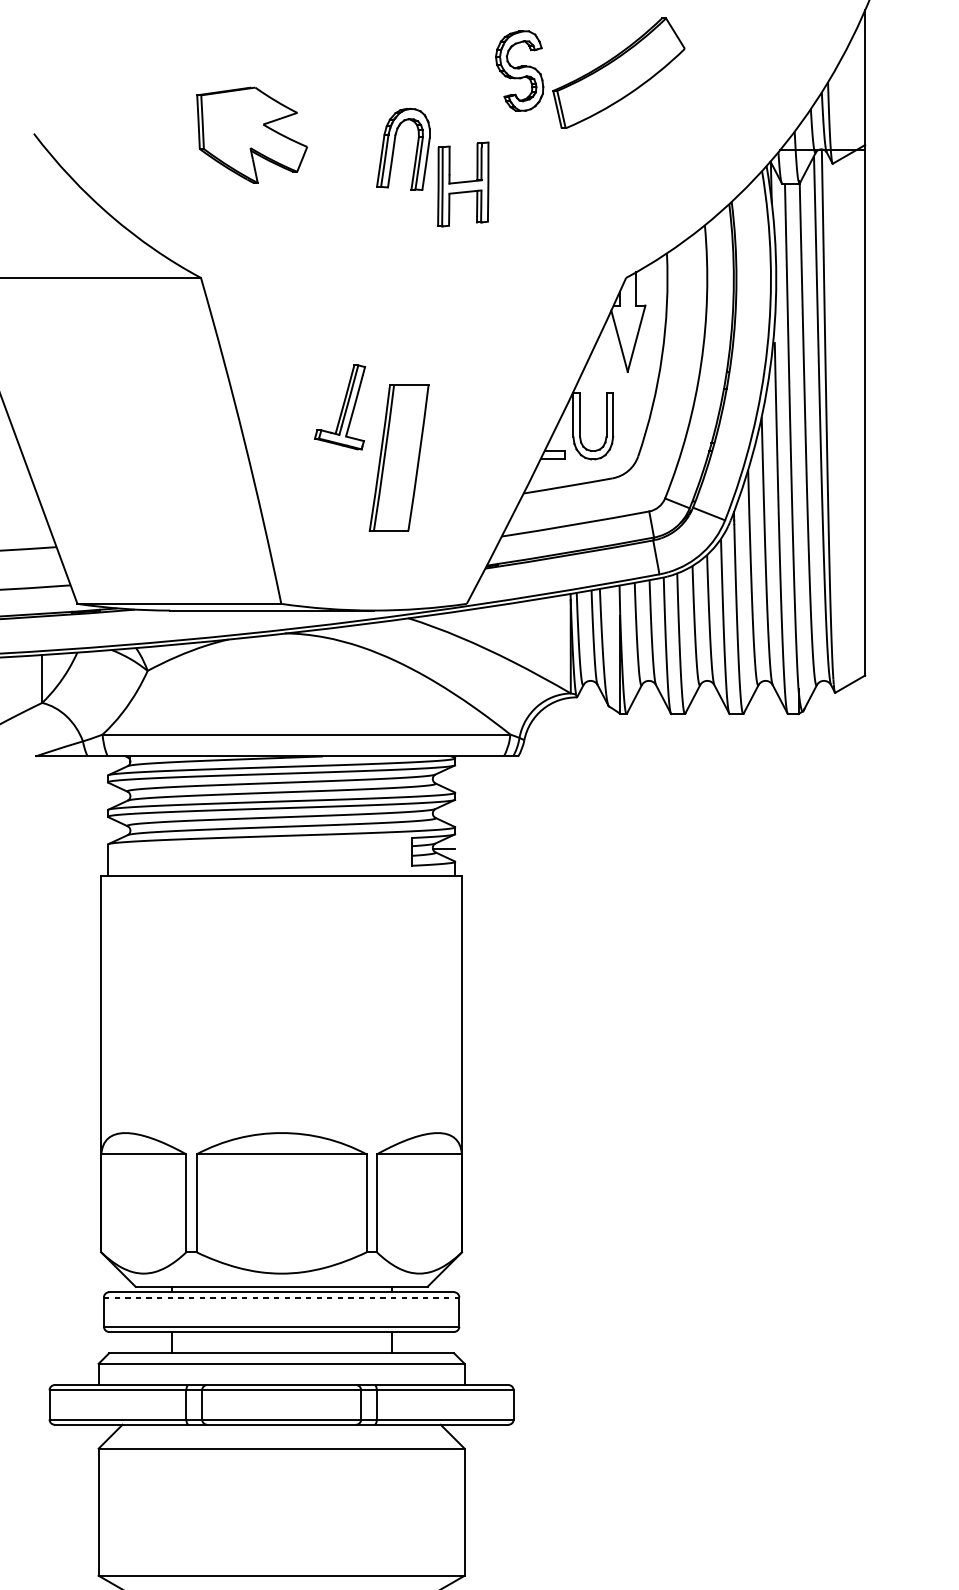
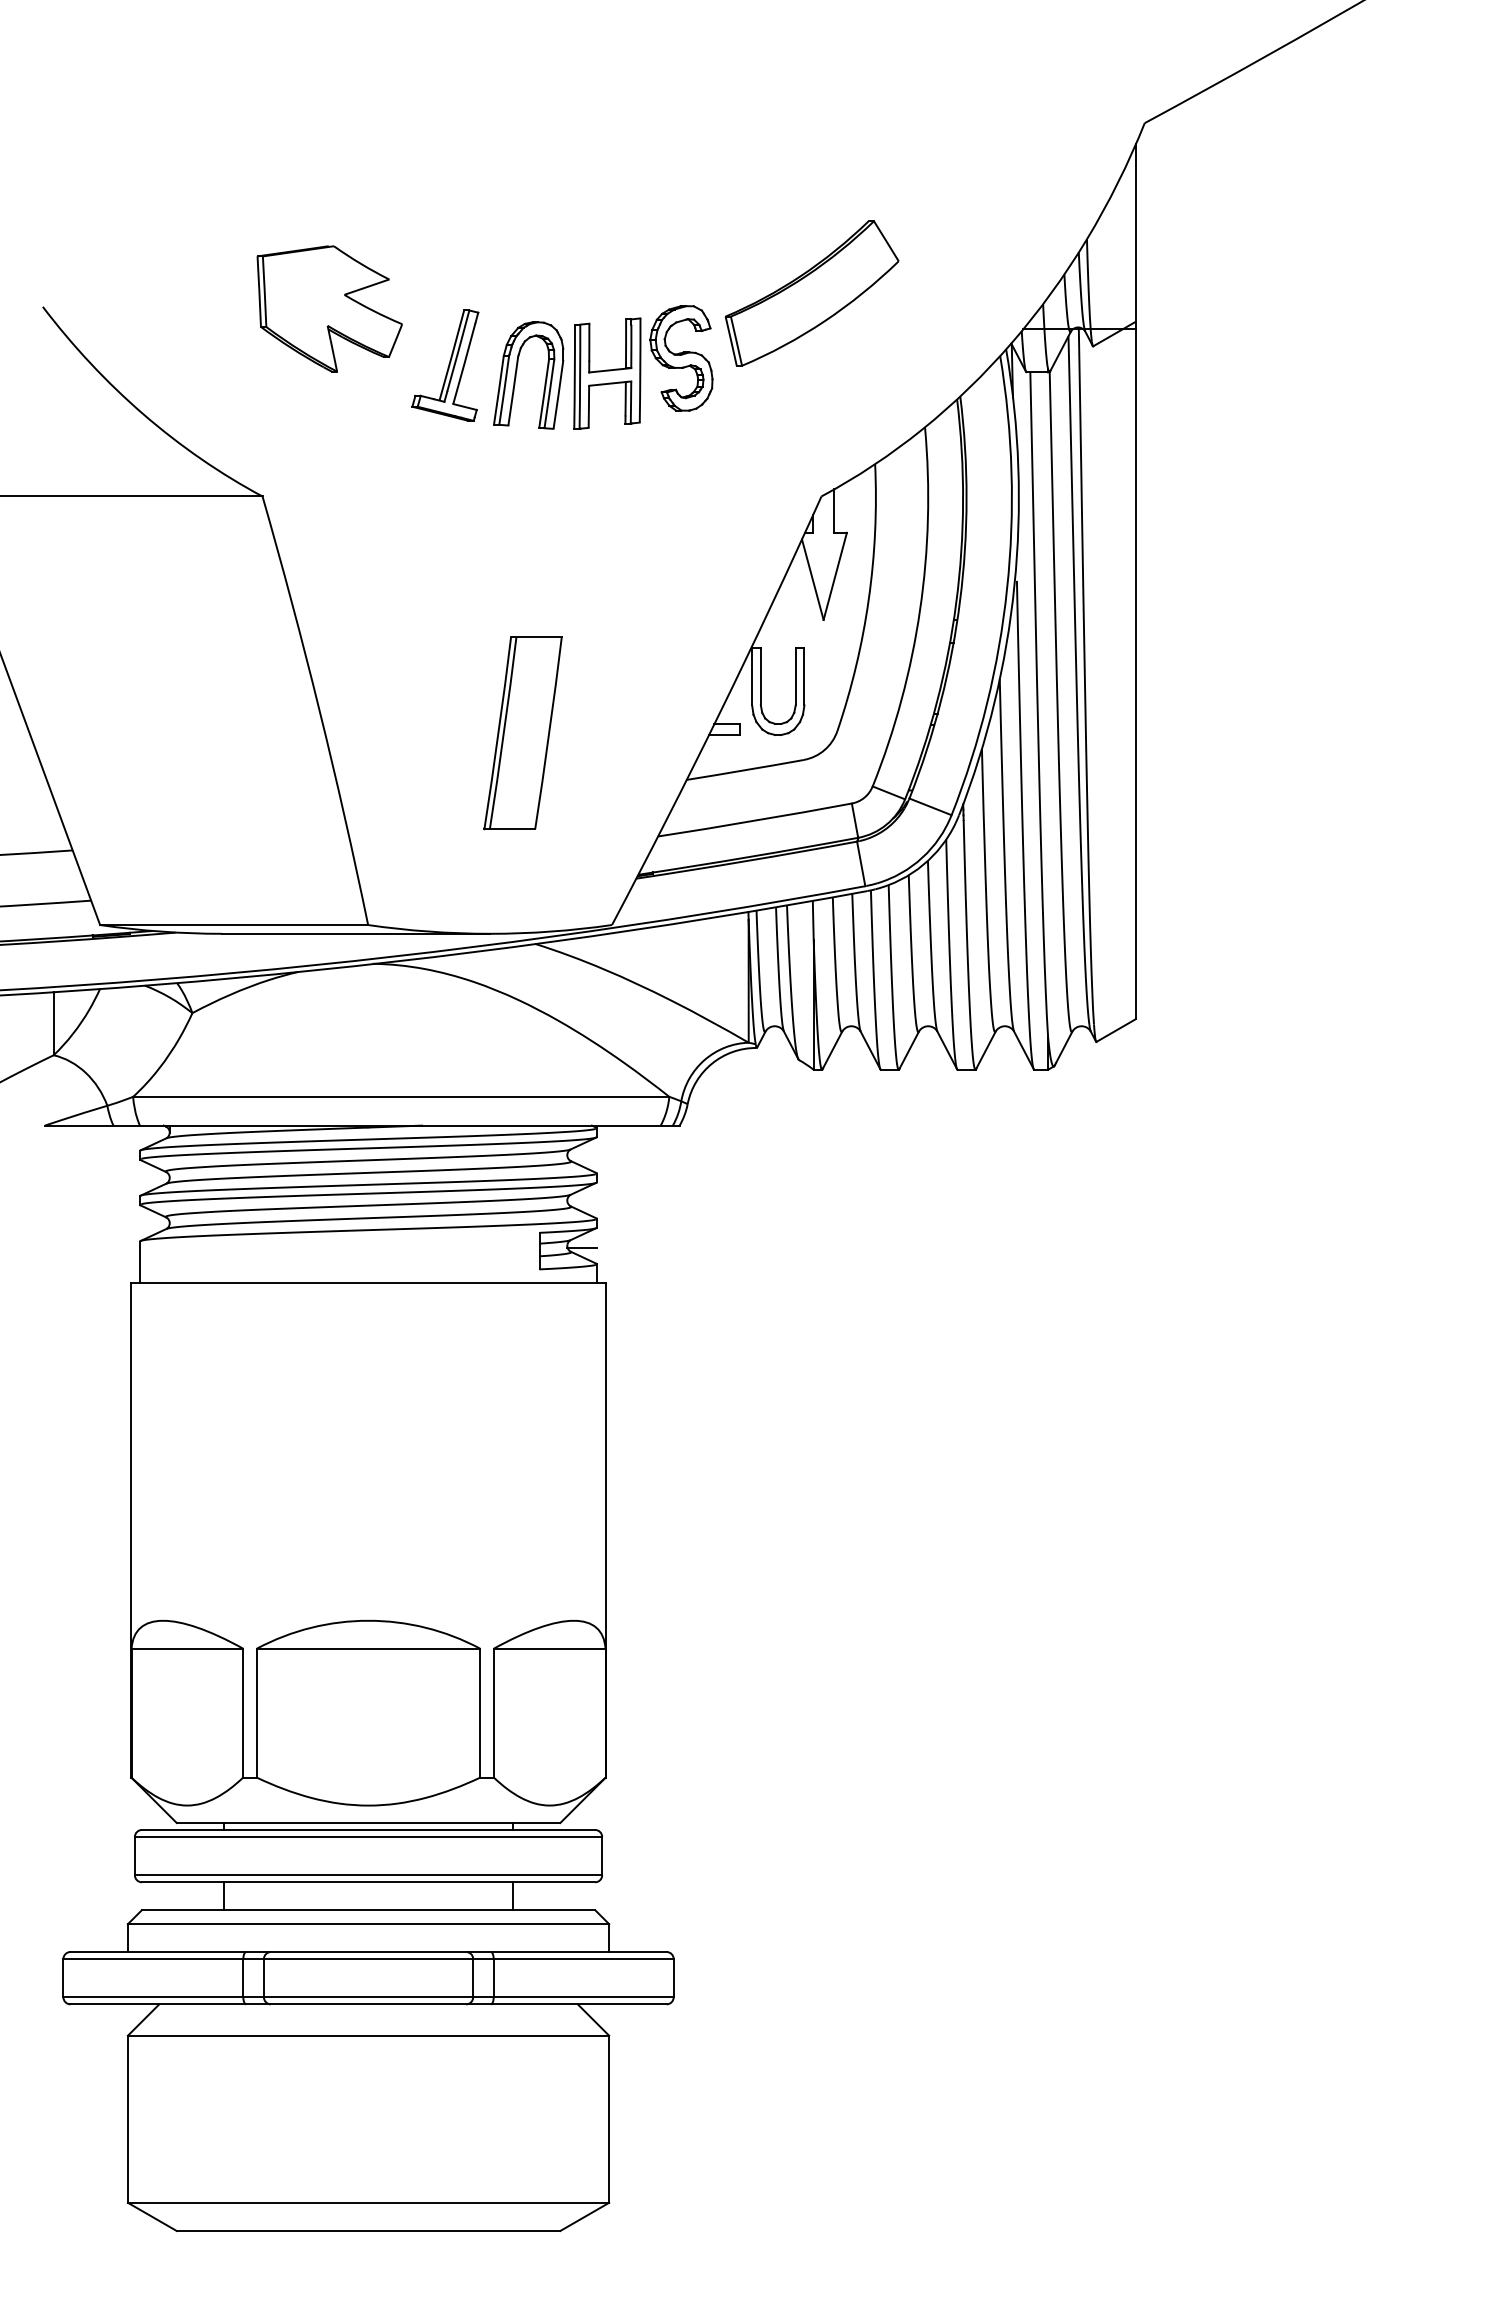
part: (519, 71) -> (681, 358), moved
part: (618, 73) -> (811, 293), moved
part: (394, 149) -> (516, 375), moved
part: (340, 407) -> (445, 365), moved
line: (281, 1297) -> (368, 1836), dashed -> solid

